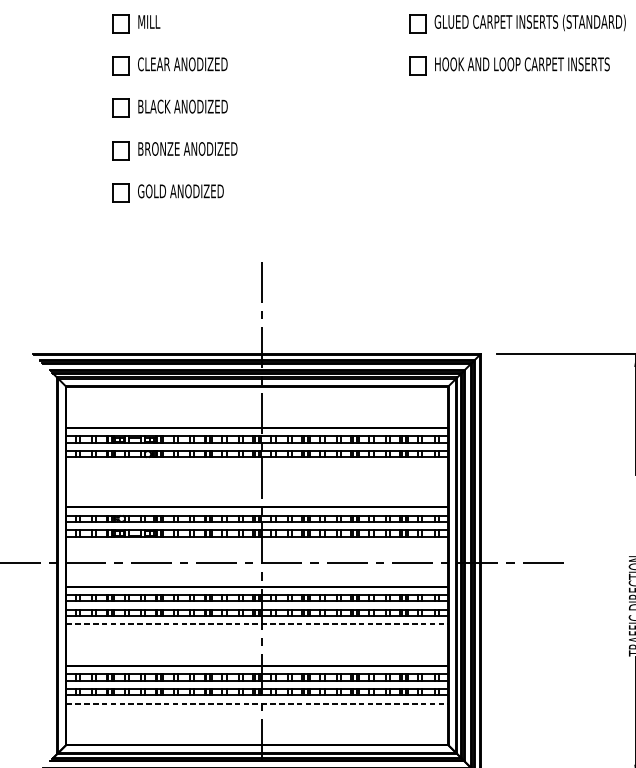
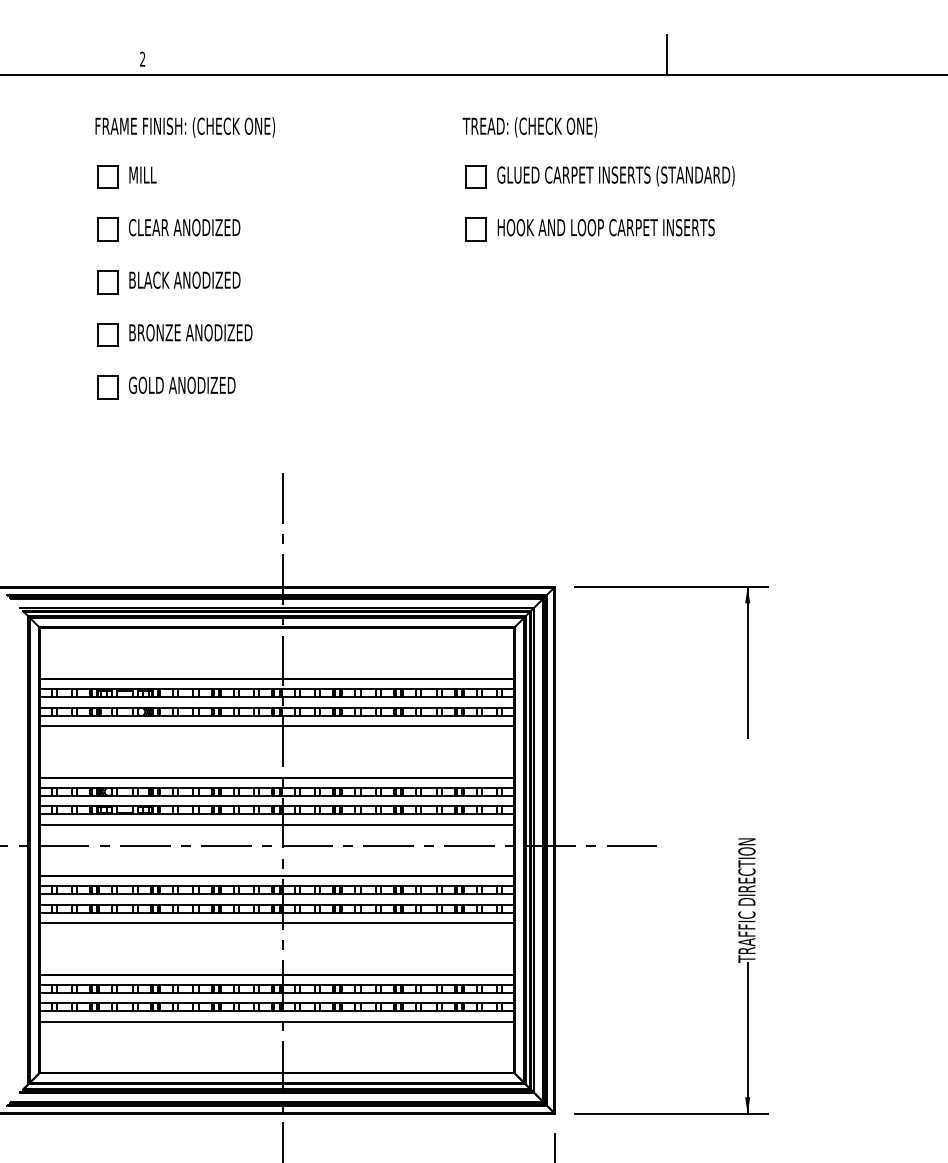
line: (256, 465) -> (276, 725), added
line: (256, 545) -> (276, 824), added
line: (256, 624) -> (276, 923), dashed -> solid
line: (256, 703) -> (276, 1021), dashed -> solid

